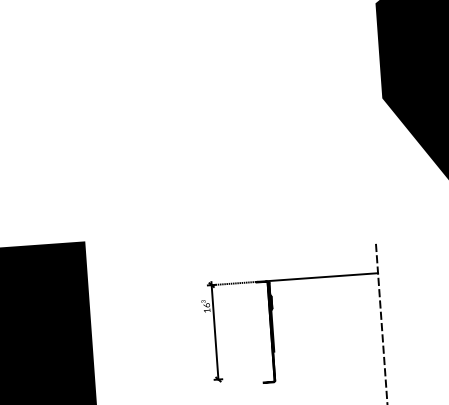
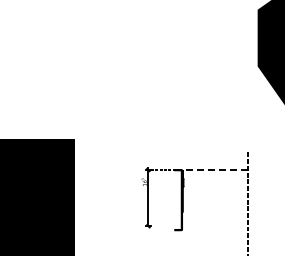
line: (320, 276) -> (213, 169), solid -> dashed

